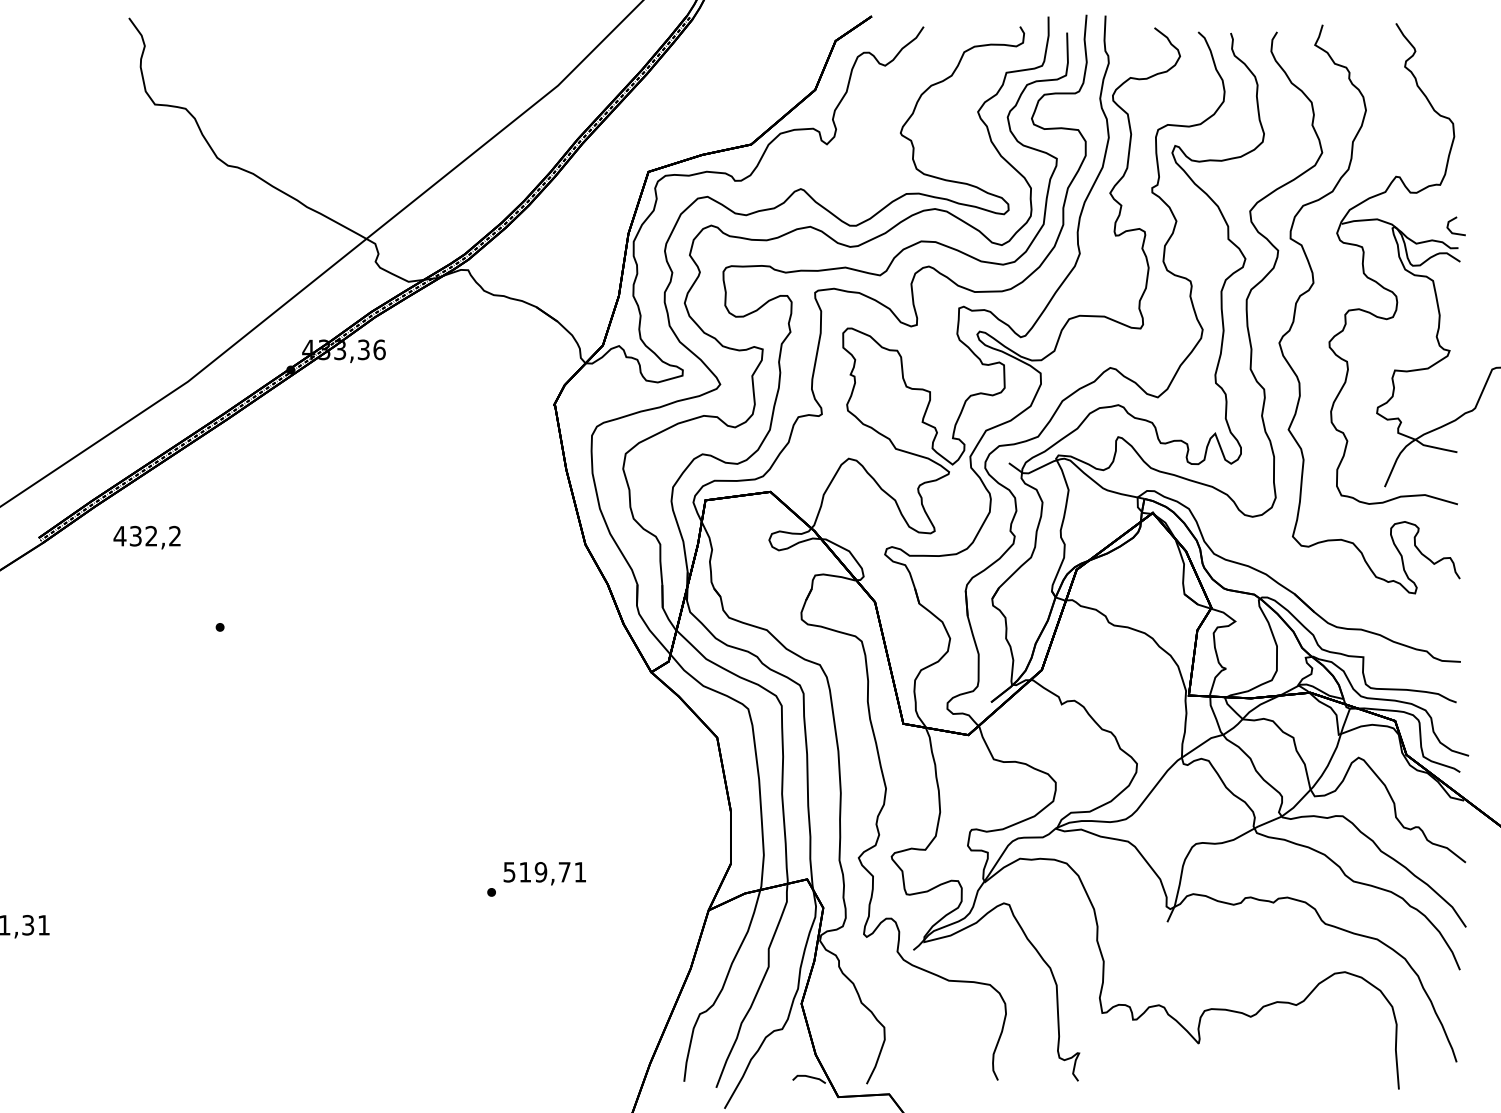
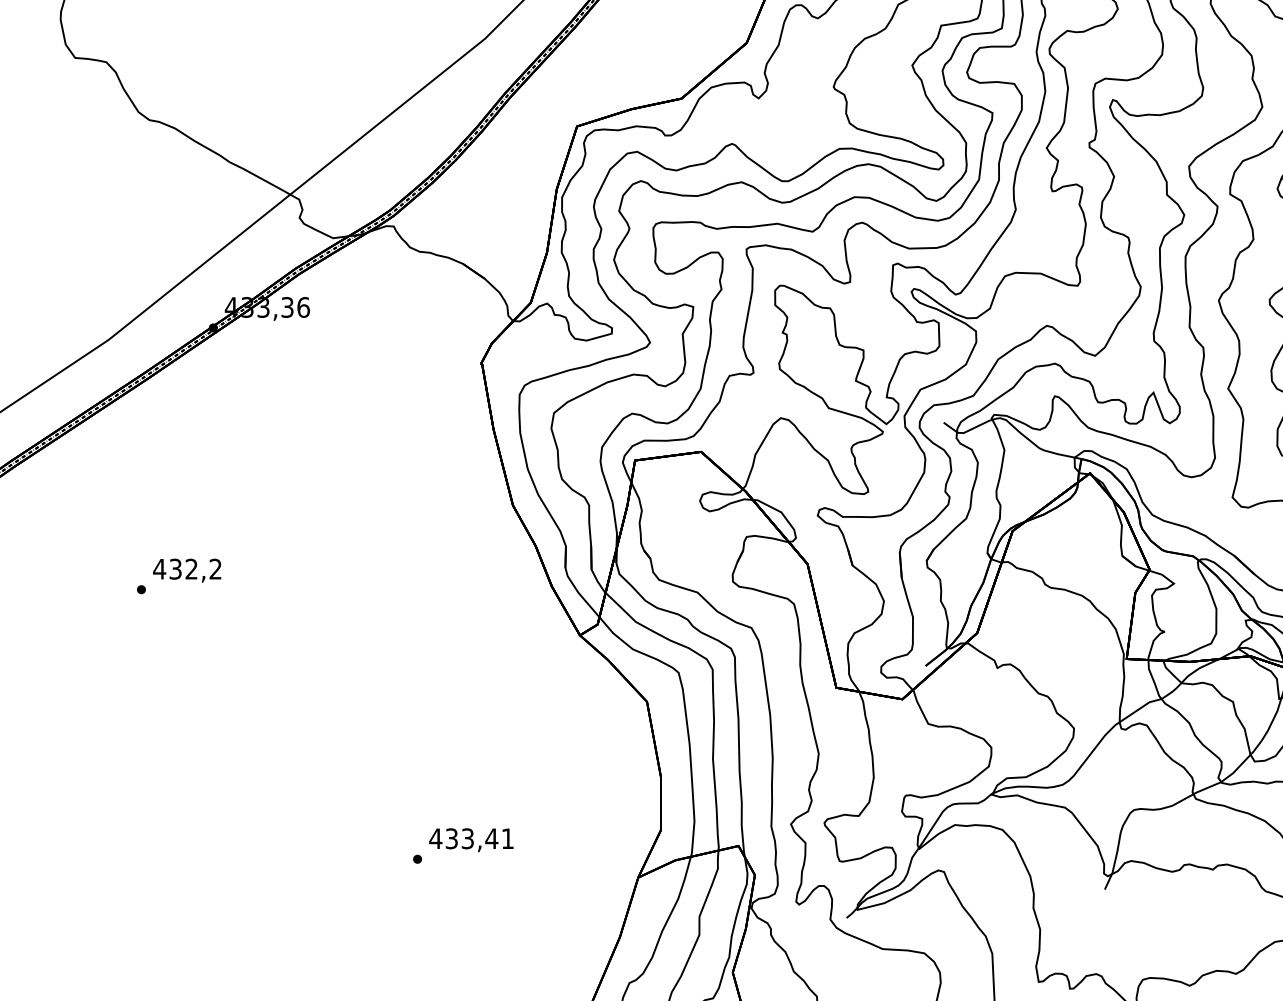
text: (146, 537) -> (186, 570), moved
text: (537, 872) -> (464, 839), 519,71 -> 433,41

